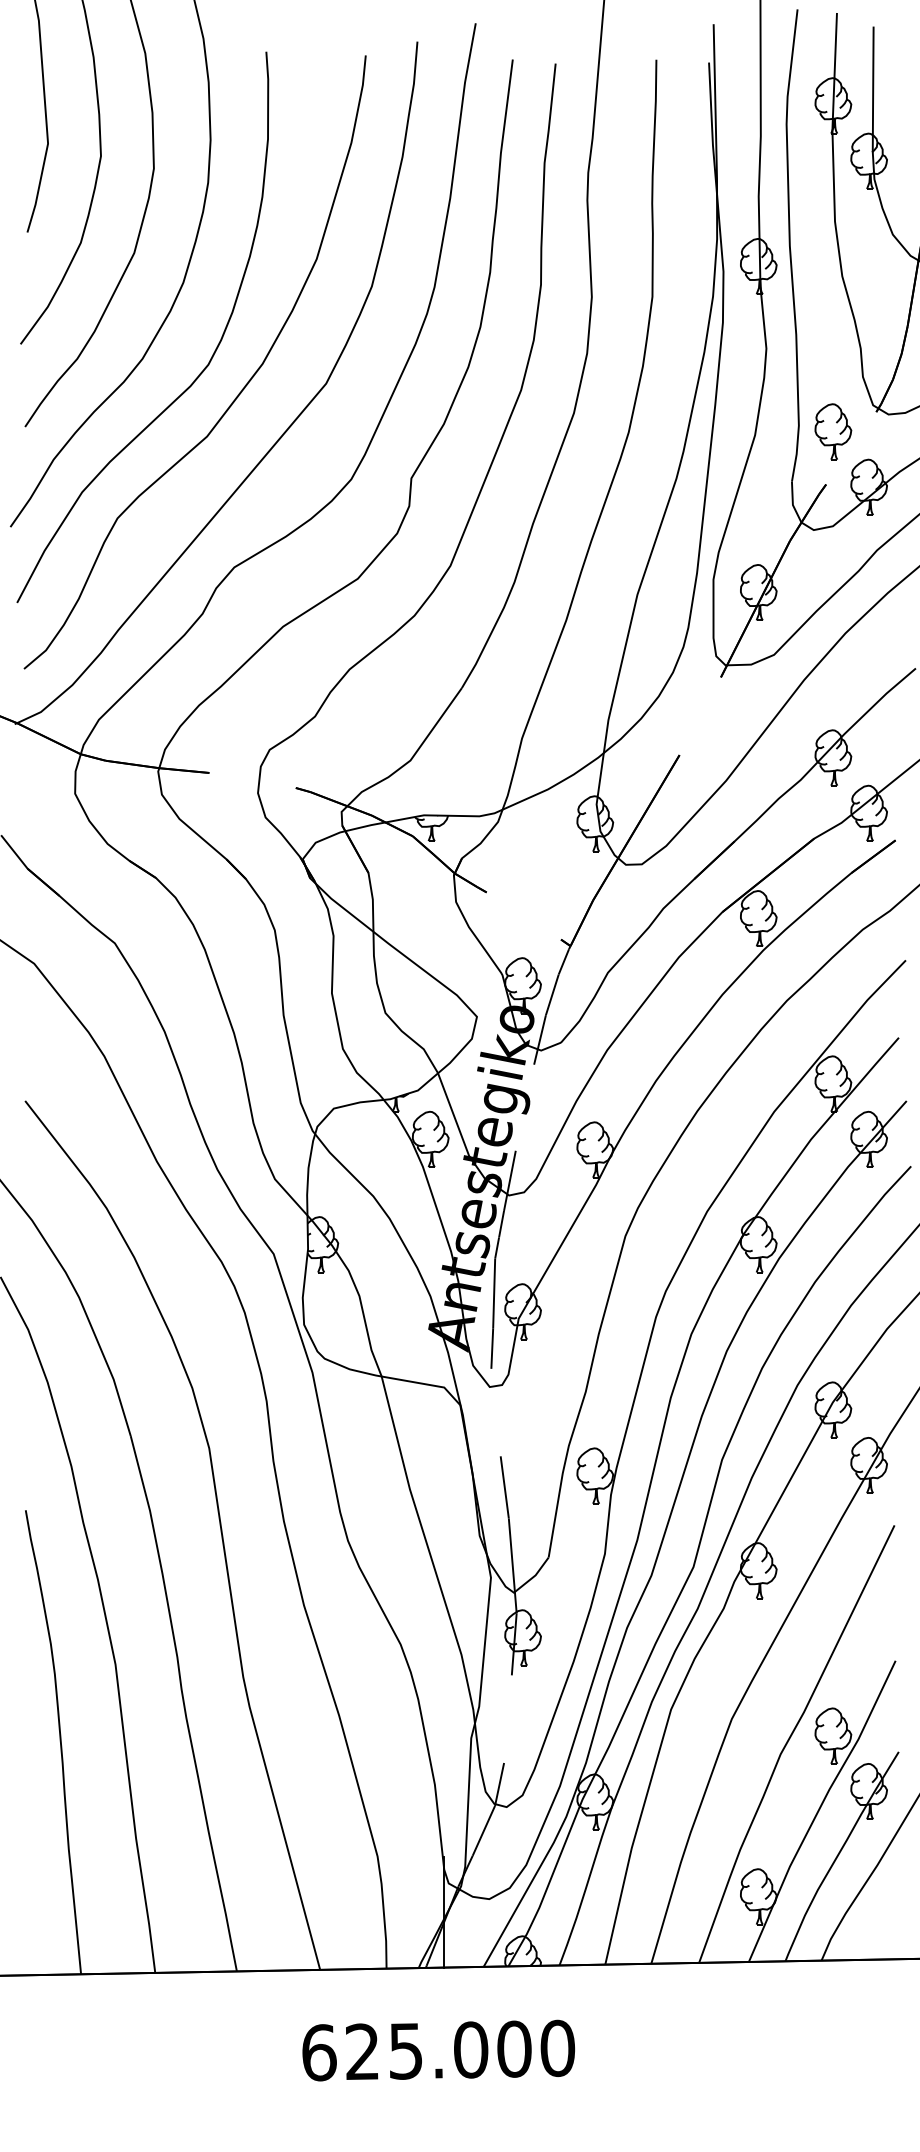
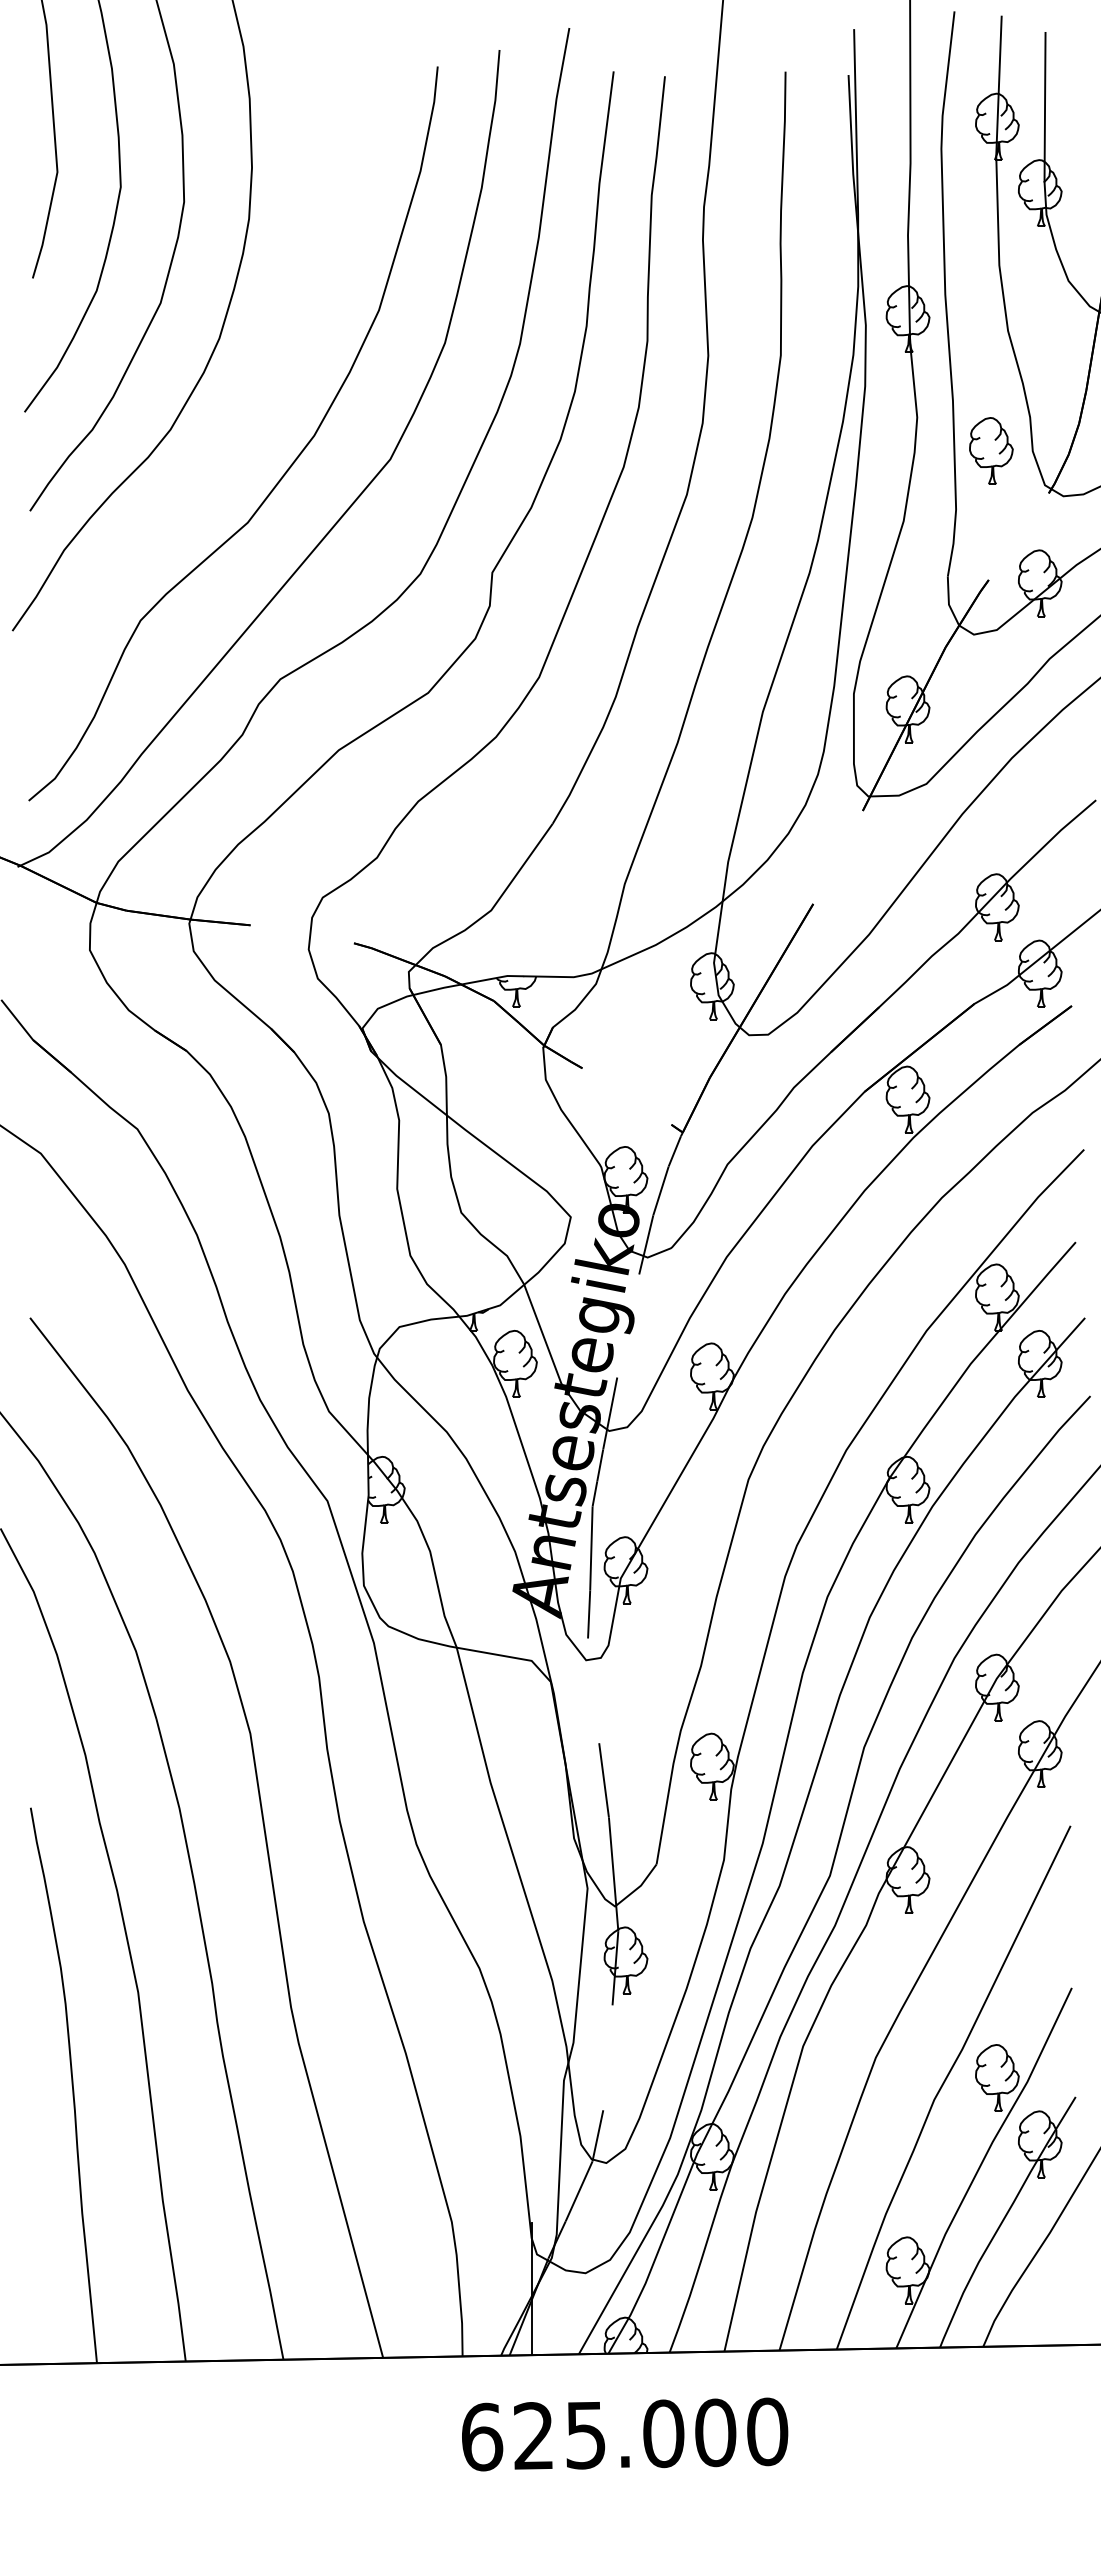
curve: (200, 372) -> (239, 446), removed
part: (833, 431) -> (991, 450), moved
text: (439, 2050) -> (625, 2434), moved

